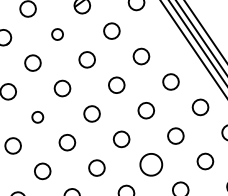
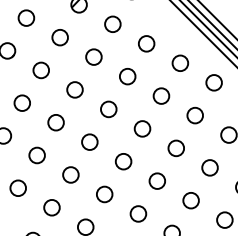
circle: (57, 34) -> (59, 37), size x1.43
circle: (37, 116) -> (55, 122), size x1.43
circle: (150, 164) -> (175, 148), size x0.71

